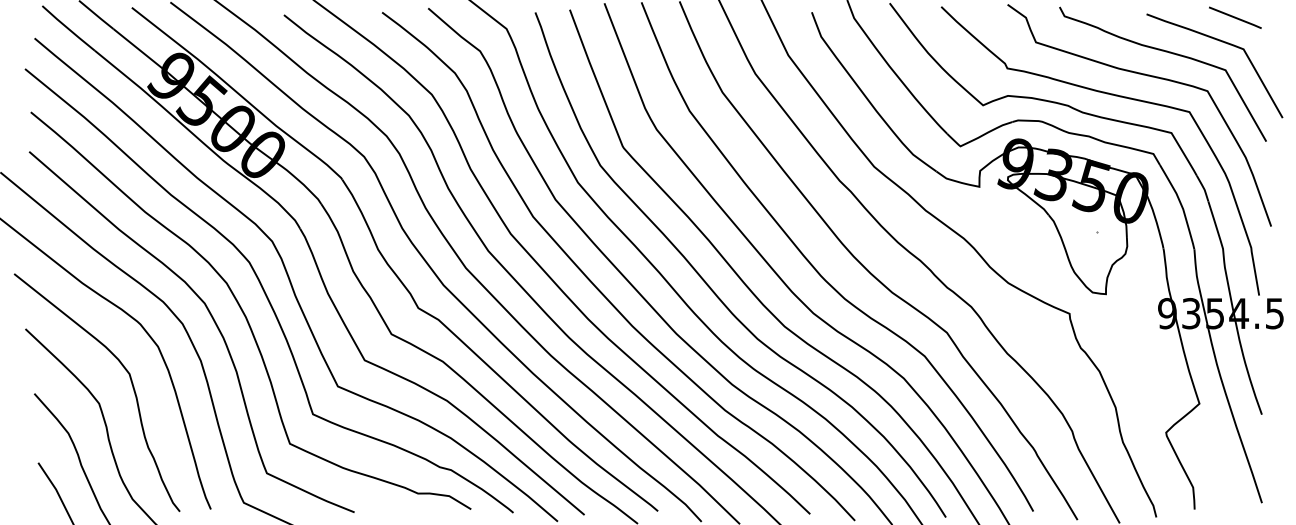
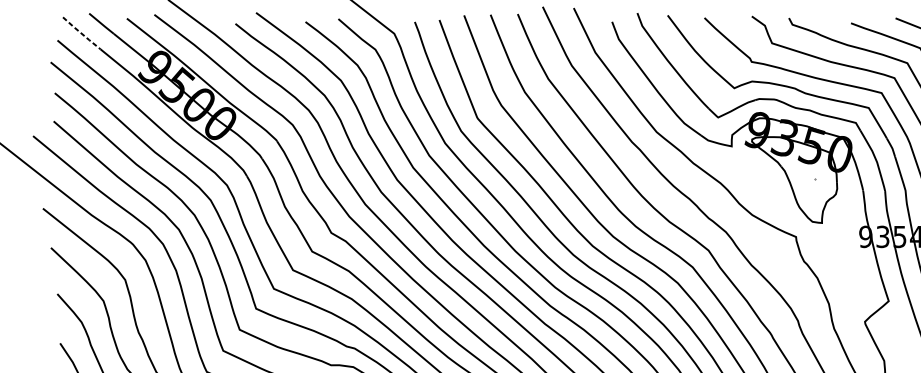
line: (68, 28) -> (81, 33), solid -> dashed

